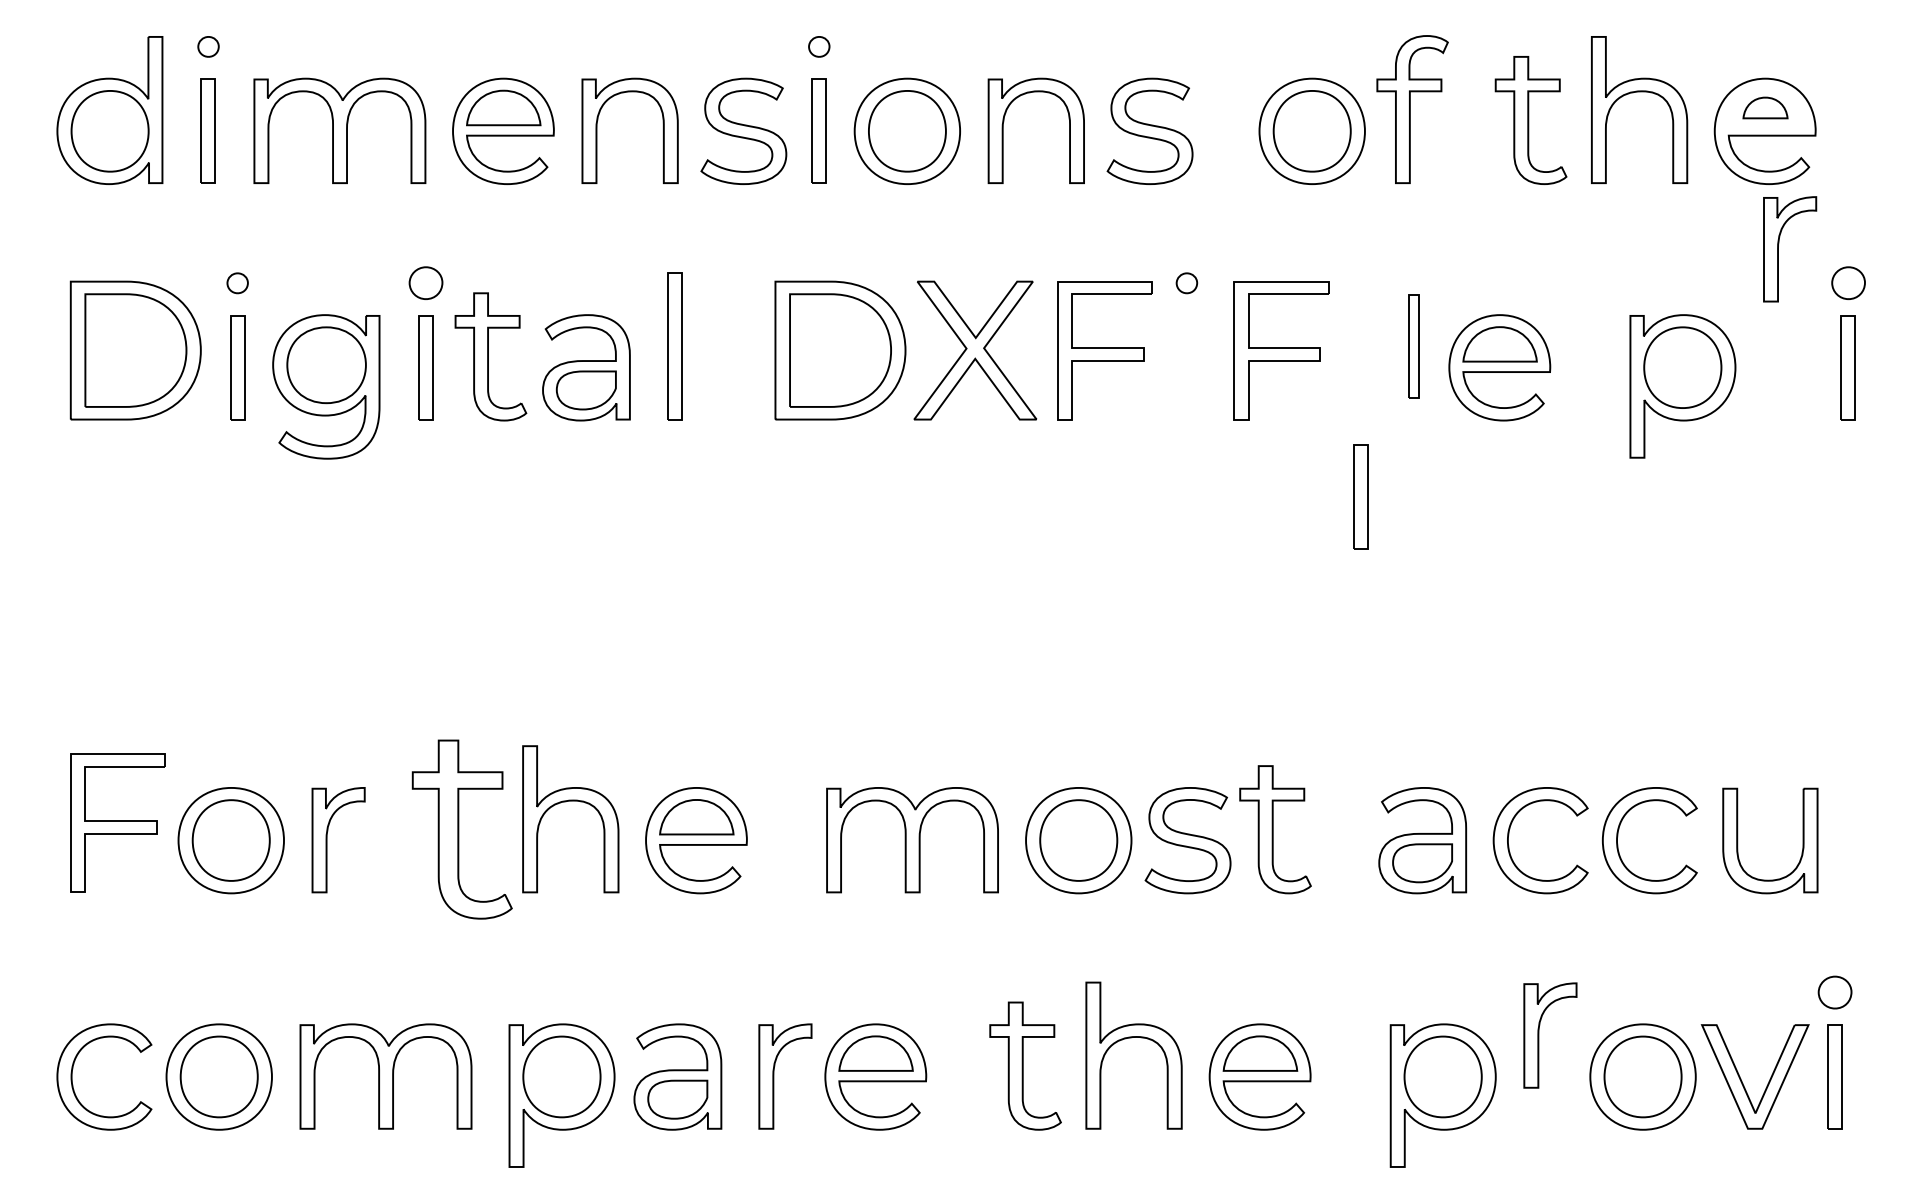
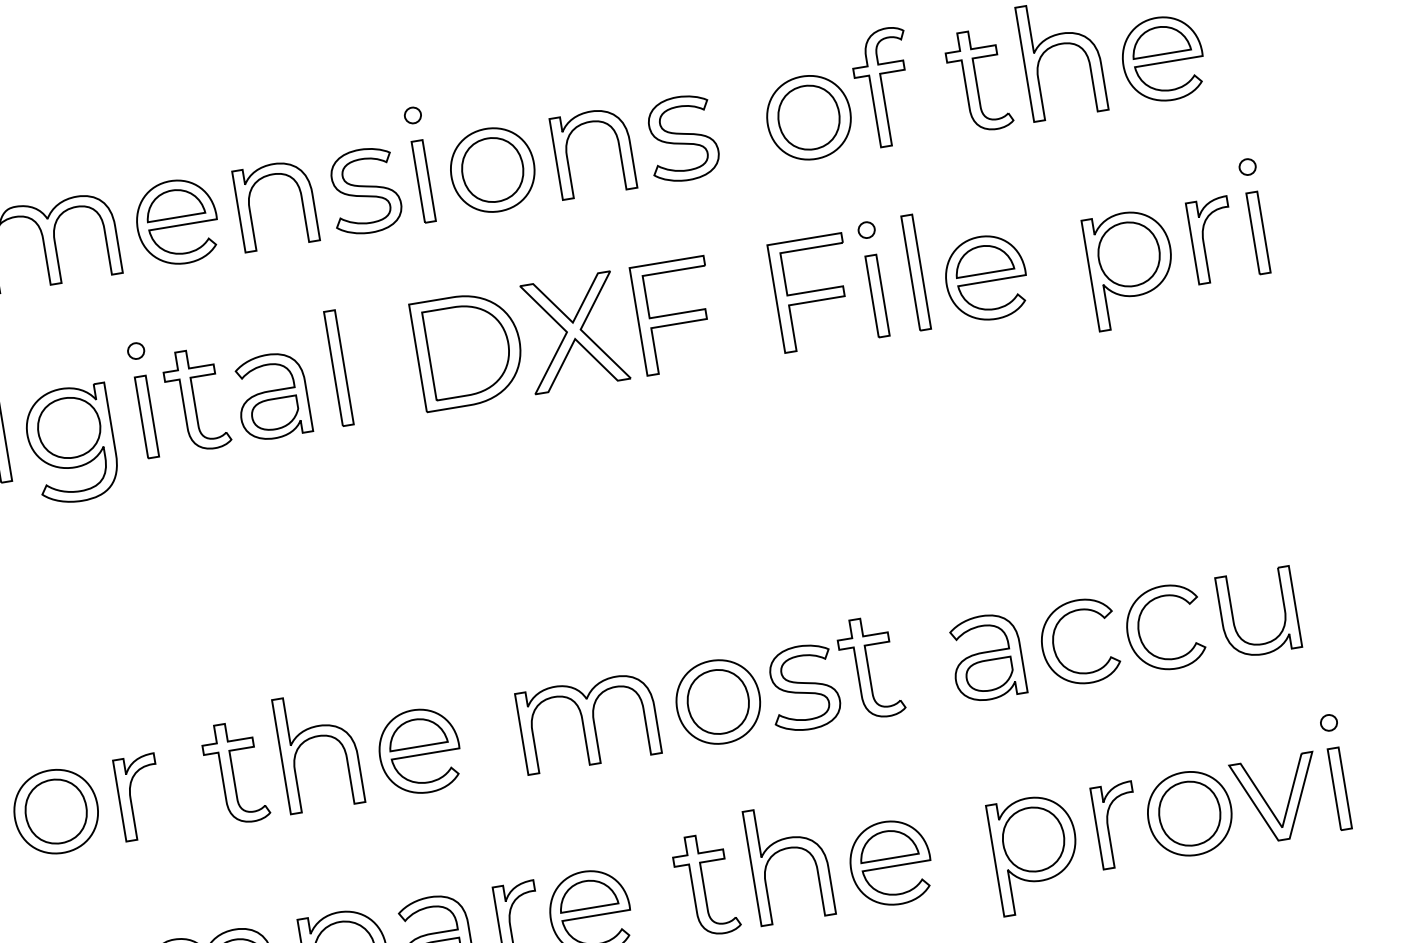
part: (1765, 107) -> (1160, 40), size x1.67
part: (1778, 249) -> (1203, 241), moved
part: (425, 283) -> (135, 351), size x0.62
part: (1186, 283) -> (866, 230), moved
part: (1848, 283) -> (1247, 167), size x0.62
part: (1413, 346) -> (915, 272), size x1.43
part: (1360, 496) -> (877, 295), moved
part: (462, 829) -> (235, 773), size x0.71
part: (1835, 992) -> (1329, 722), size x0.62
part: (1539, 1035) -> (1108, 826), moved

